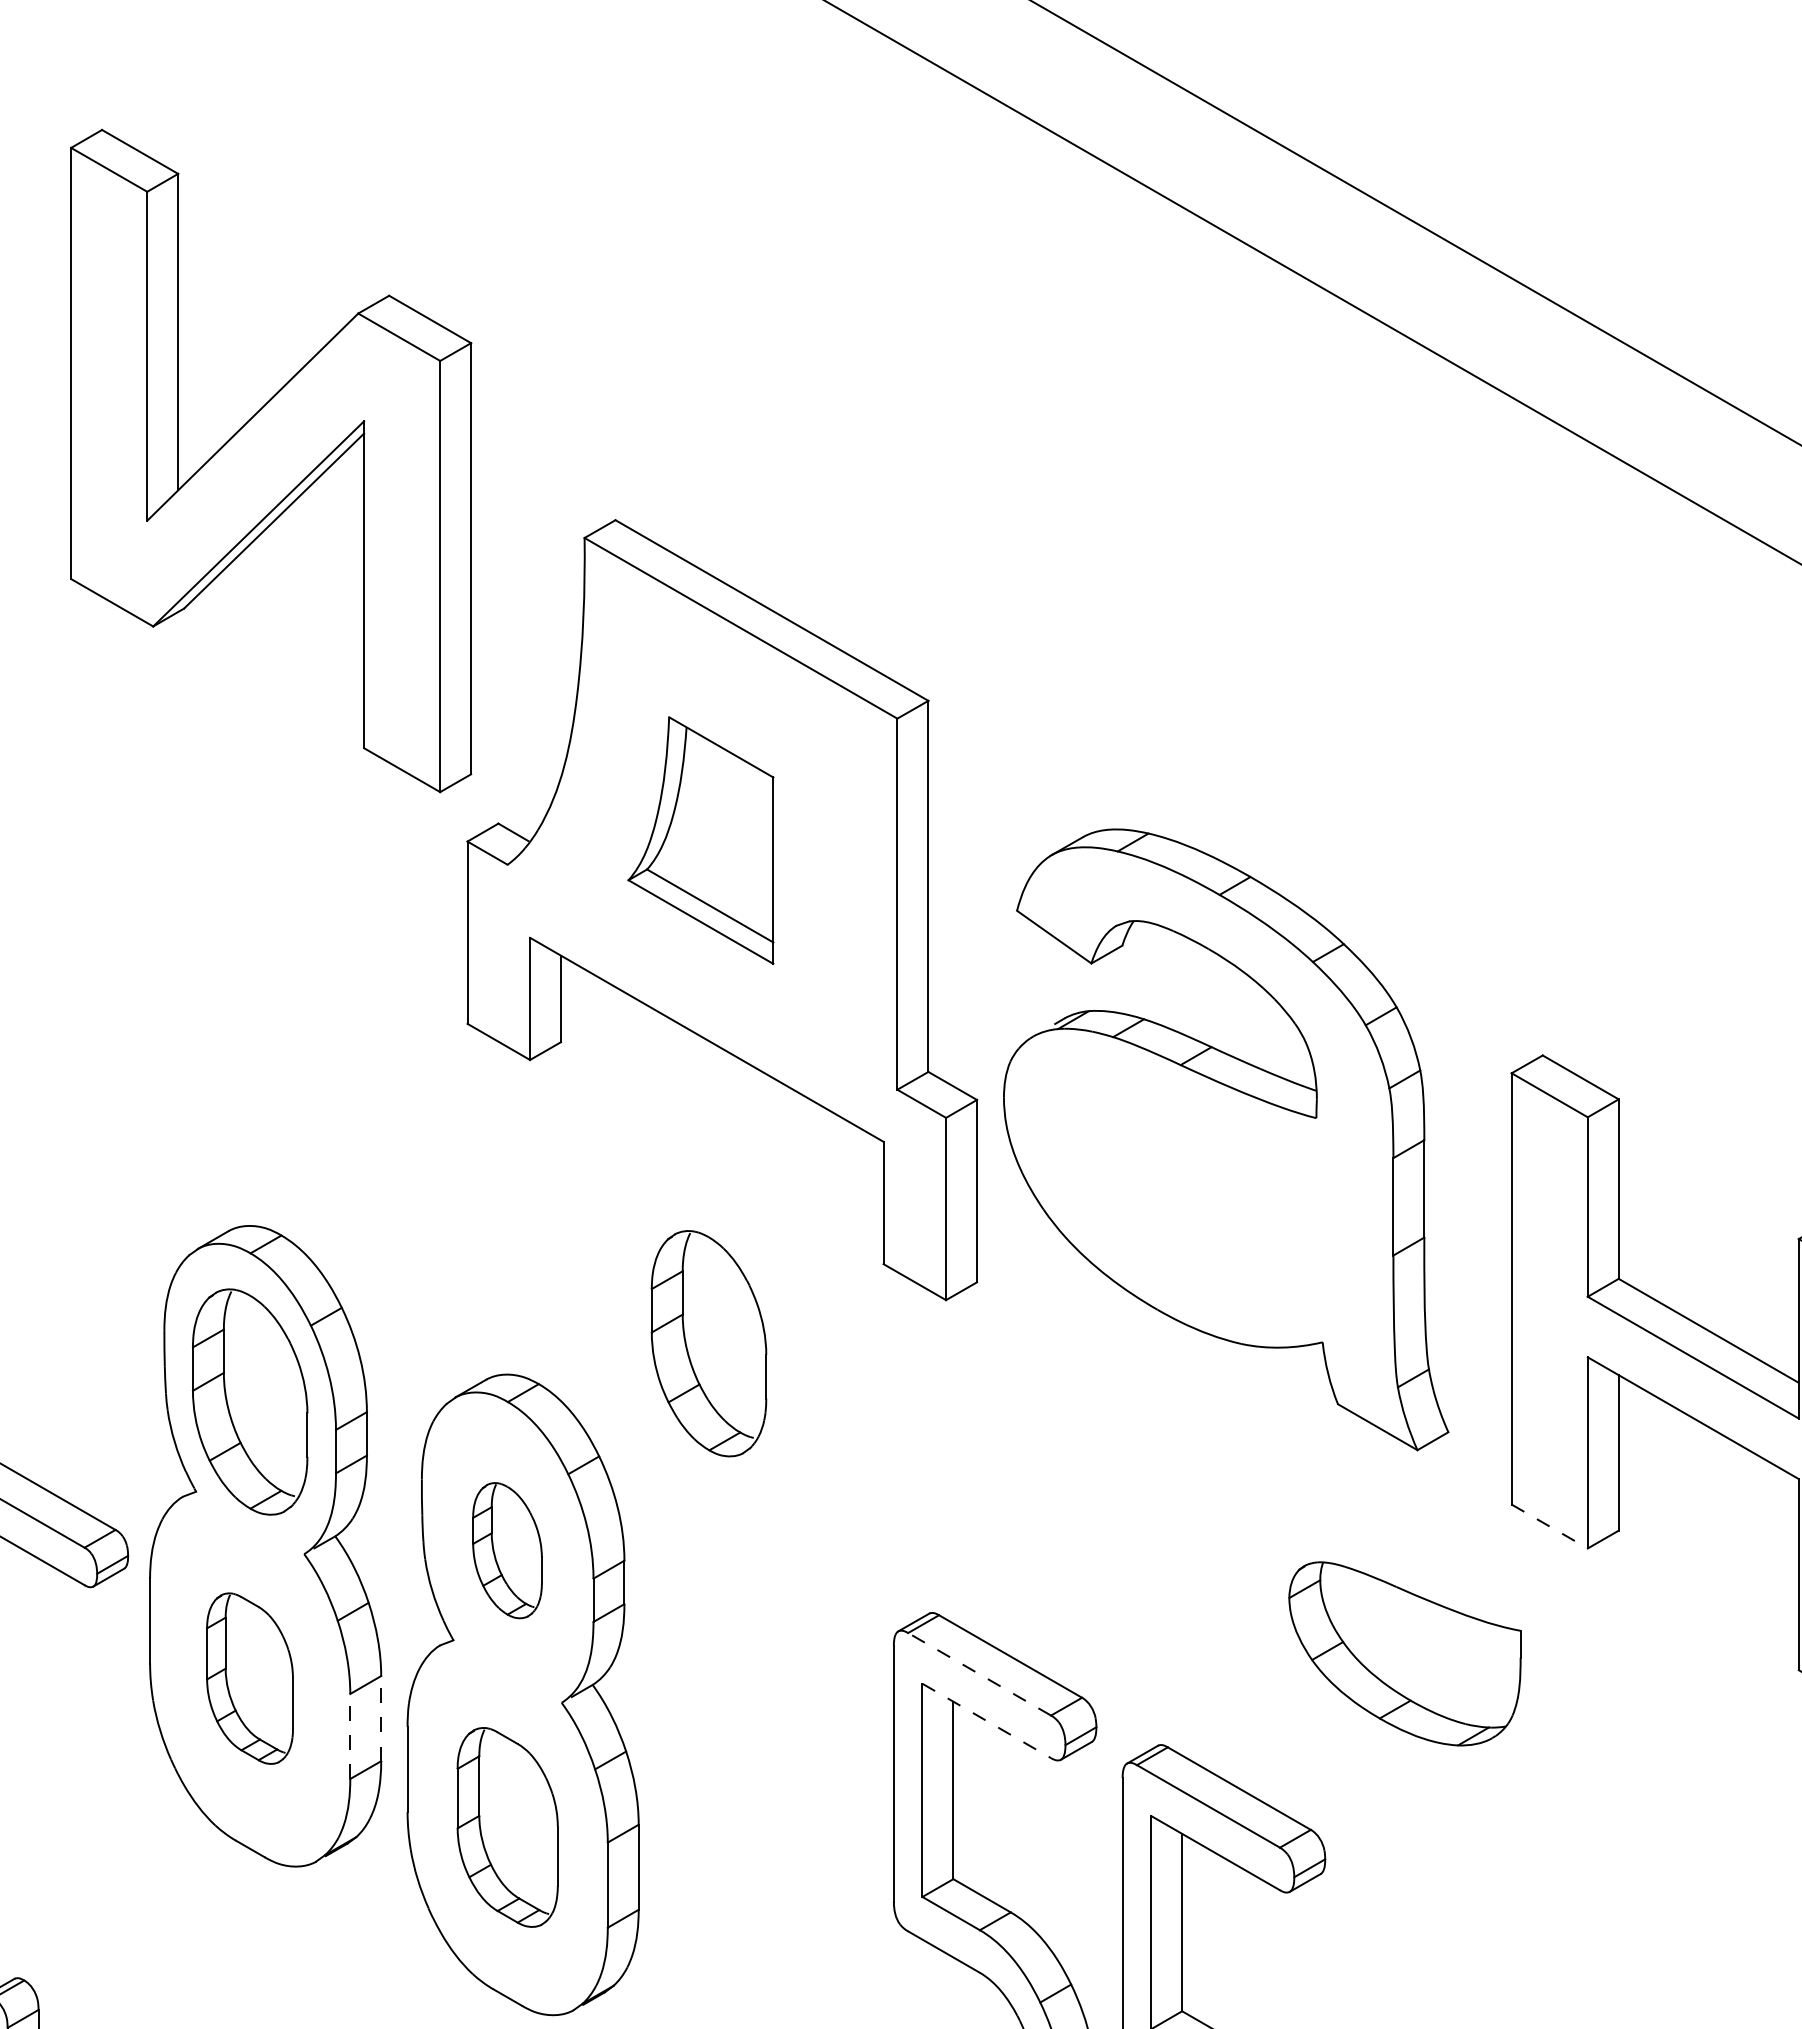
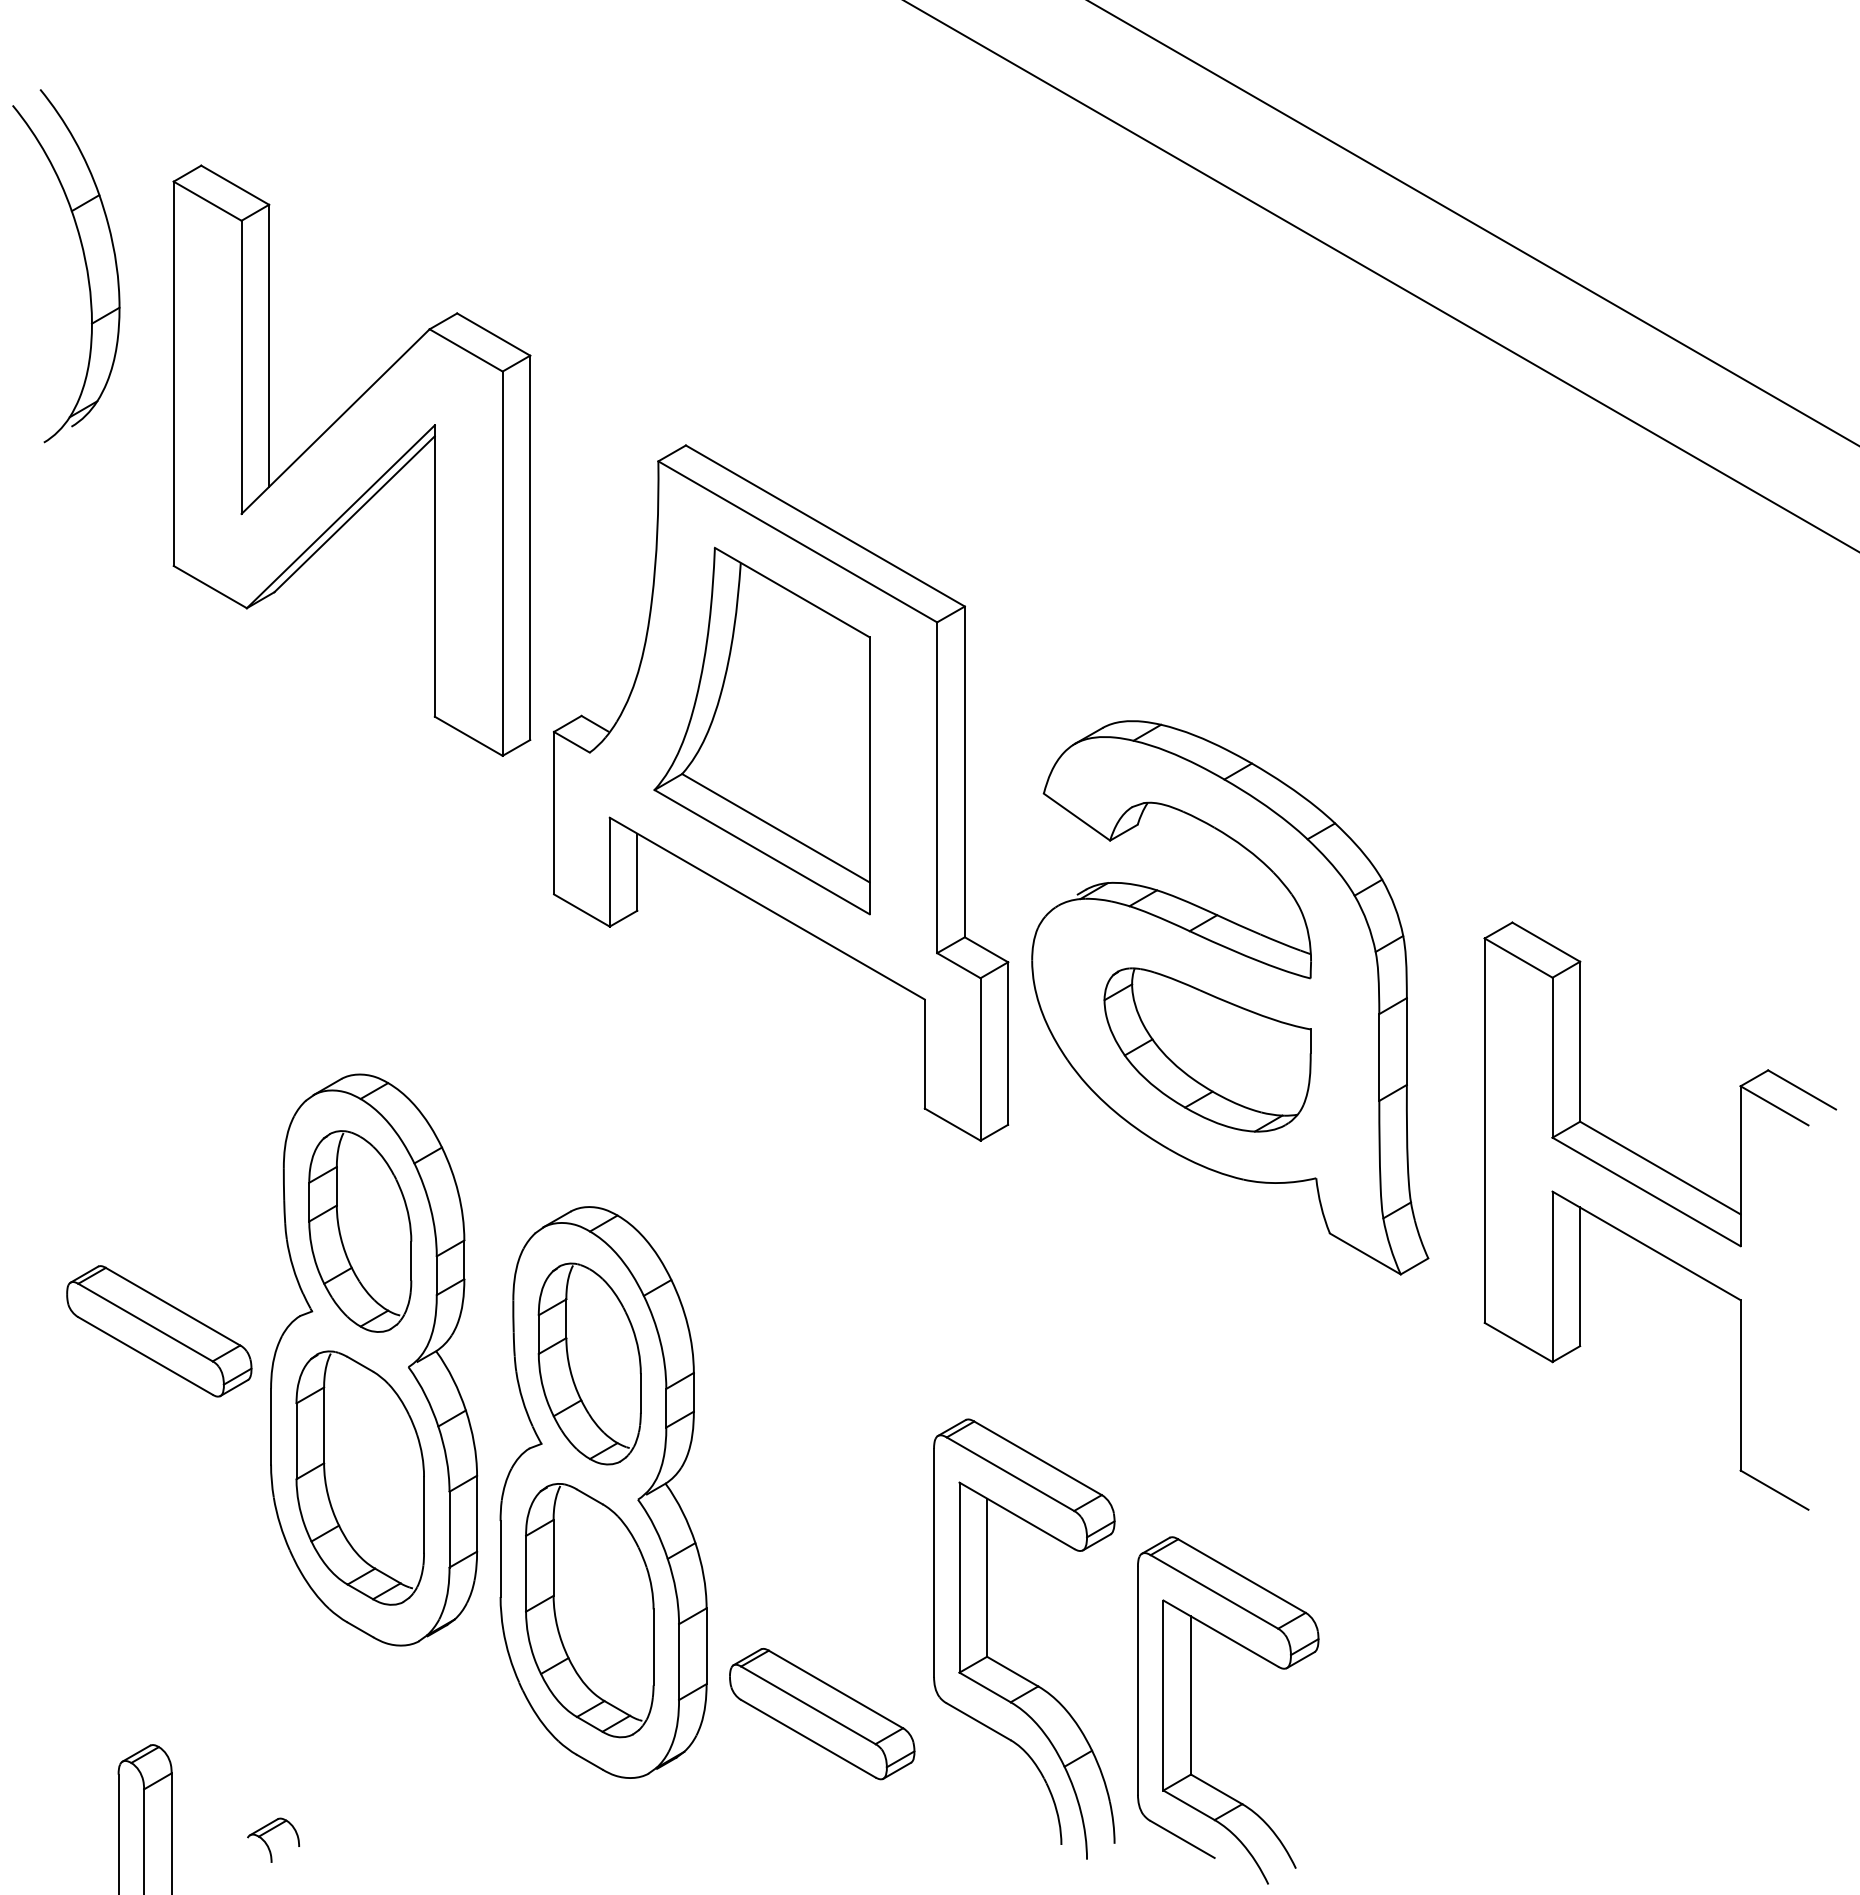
part: (270, 460) -> (351, 460), moved
part: (700, 839) -> (761, 730), size x1.67
part: (709, 1343) -> (769, 1179), removed
line: (1550, 1526) -> (1519, 1342), dashed -> solid
part: (507, 1550) -> (589, 1363), size x1.67
part: (1404, 1653) -> (1207, 1049), moved
line: (979, 1674) -> (1010, 1474), dashed -> solid
part: (249, 1678) -> (359, 1477), size x1.67
line: (381, 1718) -> (477, 1513), dashed -> solid
line: (987, 1721) -> (1017, 1516), dashed -> solid
line: (350, 1736) -> (449, 1529), dashed -> solid
part: (507, 1827) -> (589, 1610), size x1.43
part: (768, 1943) -> (822, 1714), added

